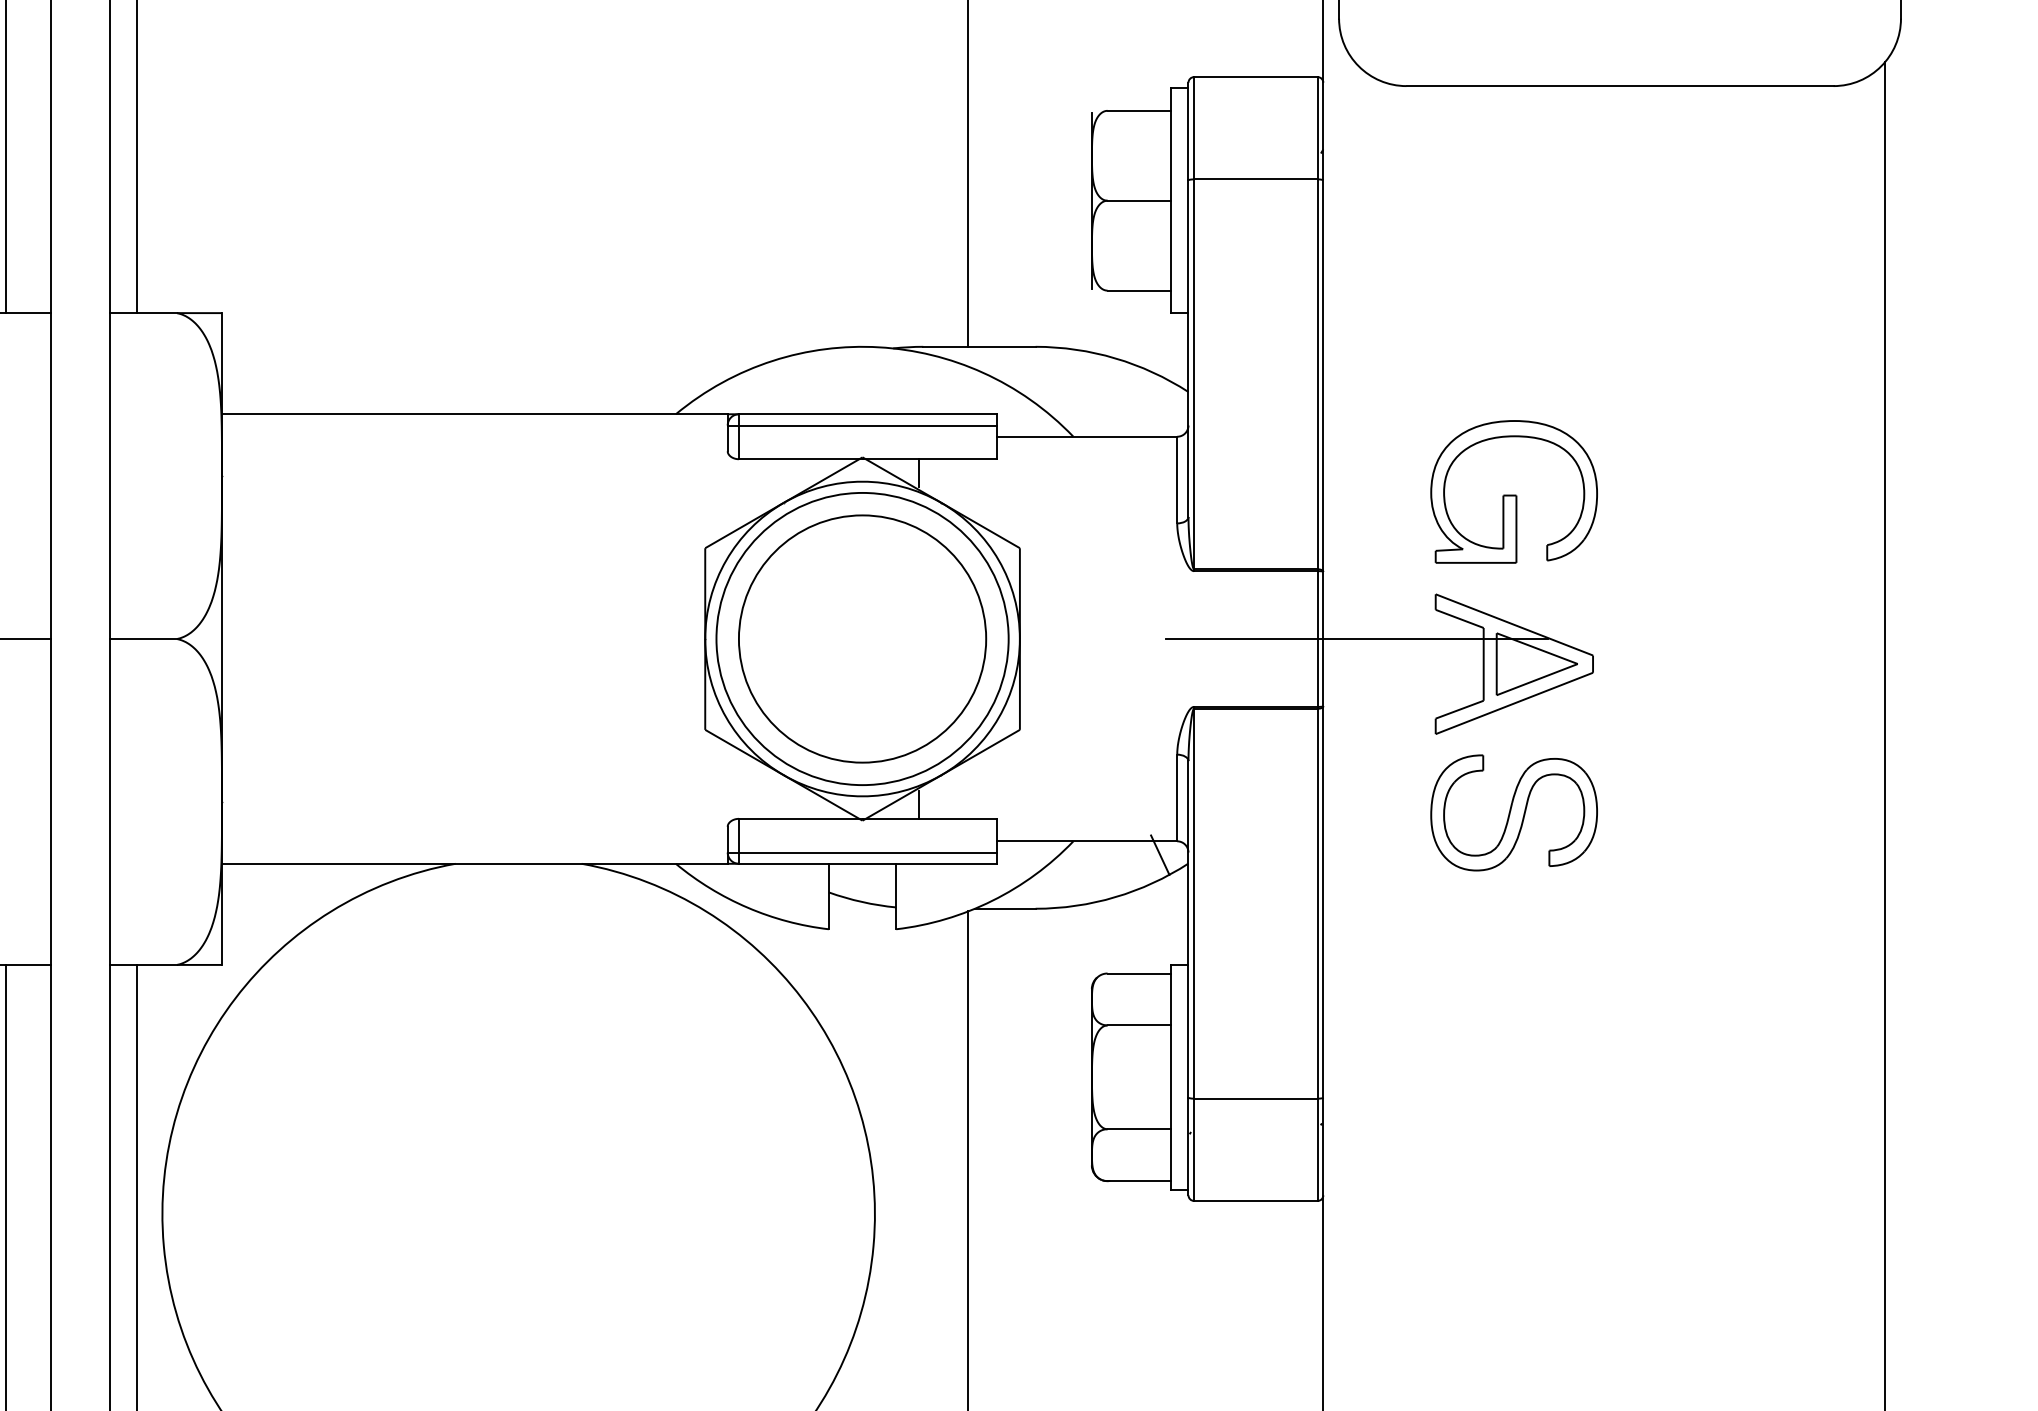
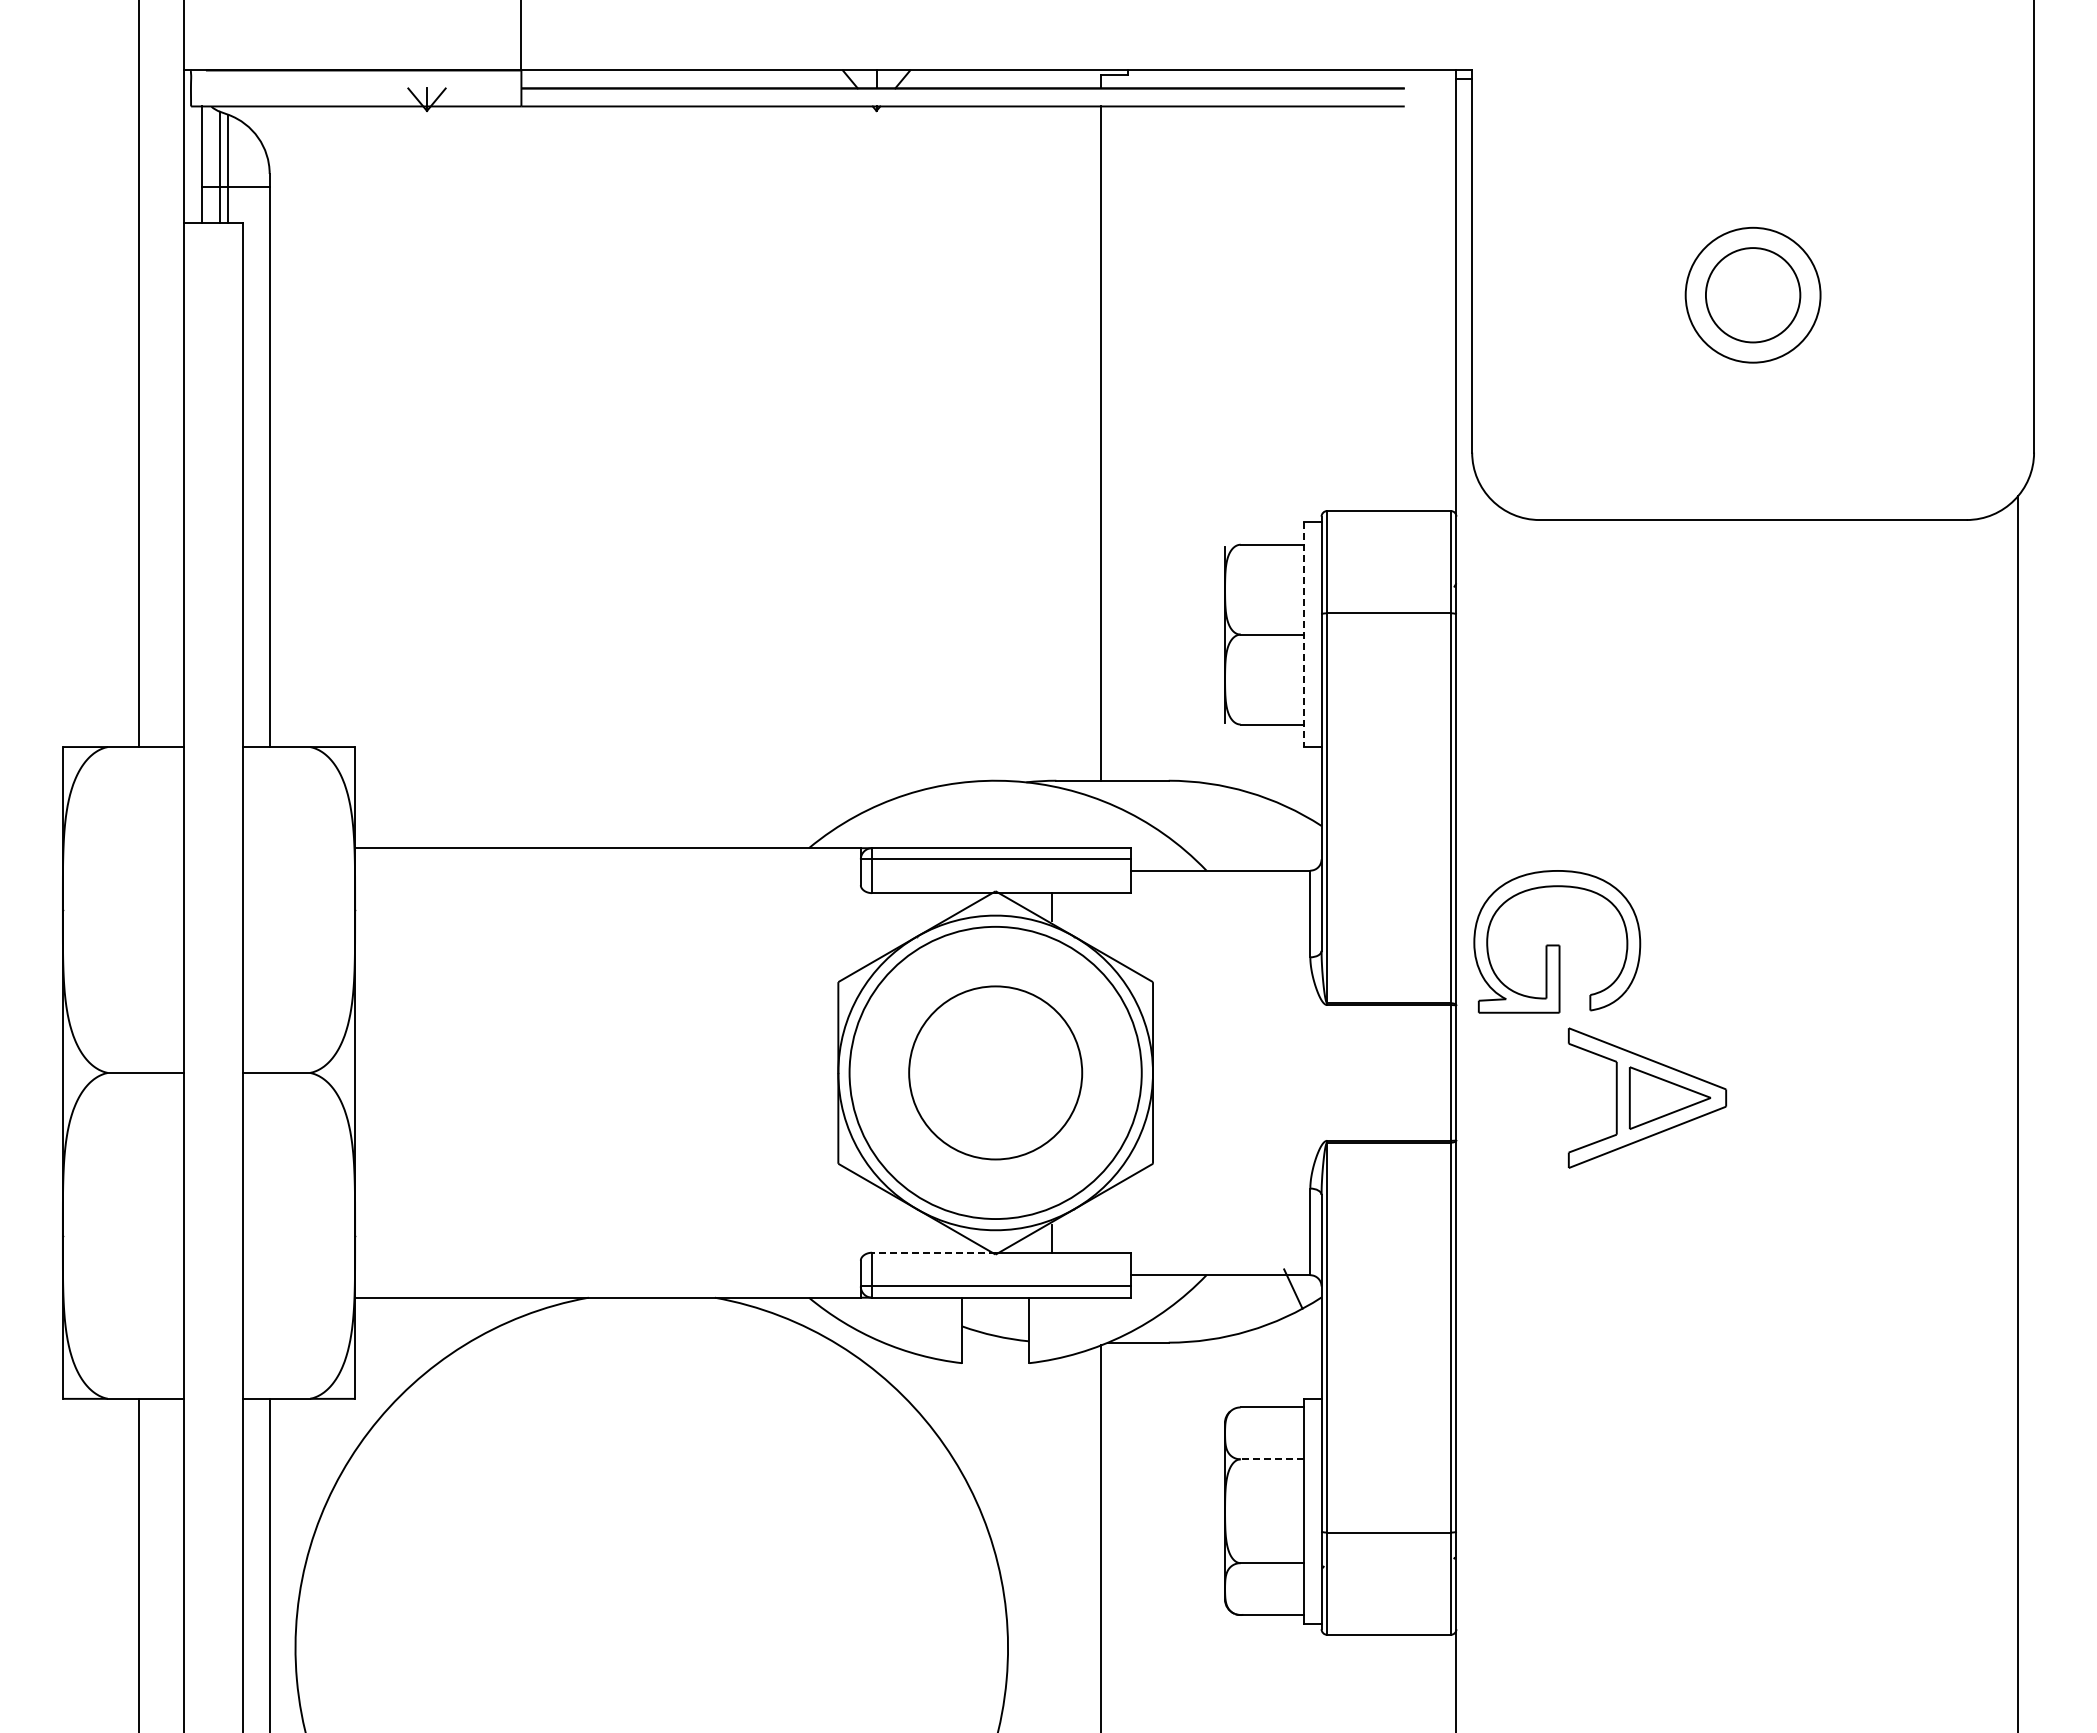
line: (1170, 201) -> (1303, 635), solid -> dashed
part: (1514, 491) -> (1557, 941), moved
circle: (862, 638) -> (995, 1072), size x0.7
line: (1357, 638) -> (1490, 1072), removed
part: (1514, 812) -> (1647, 1246), removed
line: (800, 818) -> (933, 1252), solid -> dashed
line: (1138, 1025) -> (1271, 1459), solid -> dashed

